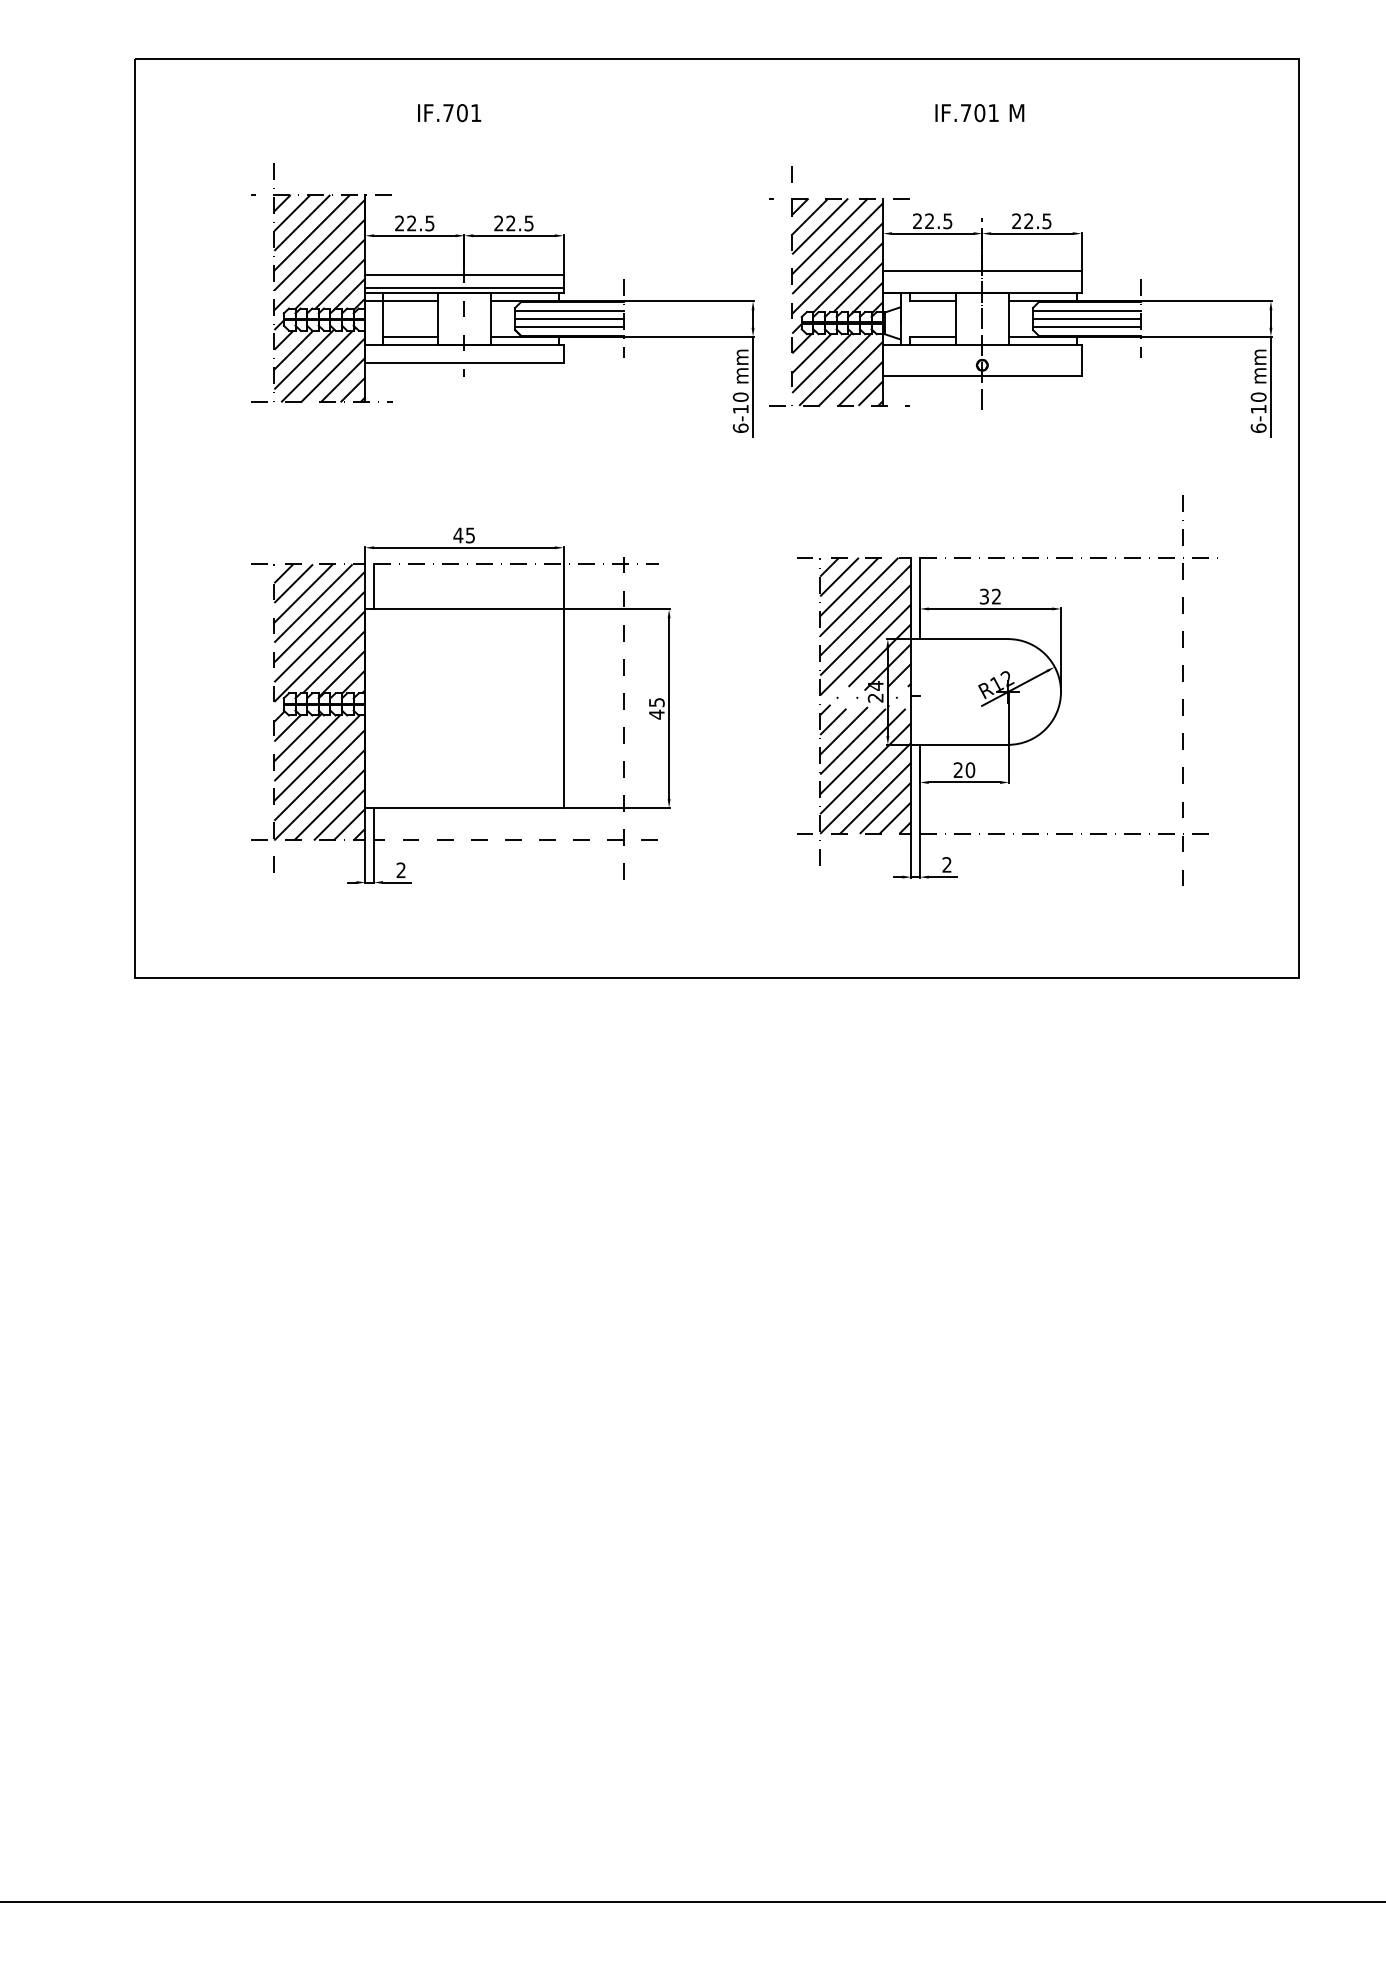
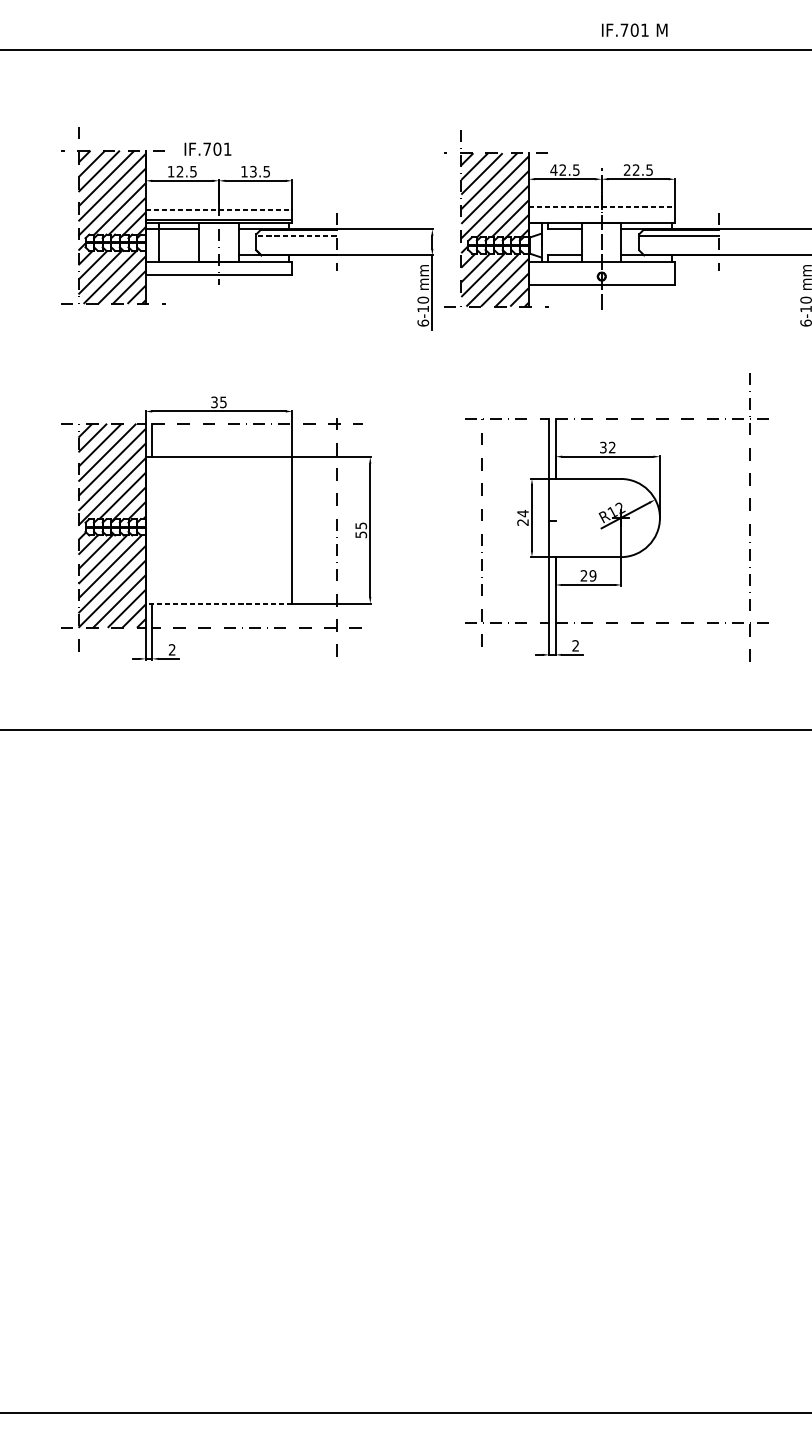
text: (449, 113) -> (207, 149), moved
text: (979, 113) -> (634, 30), moved
text: (917, 220) -> (553, 169), 22.5 -> 42.5
text: (399, 223) -> (170, 171), 22.5 -> 12.5
text: (504, 223) -> (248, 171), 22.5 -> 13.5
line: (982, 270) -> (601, 206), solid -> dashed
line: (464, 274) -> (219, 209), solid -> dashed
line: (568, 310) -> (295, 236), solid -> dashed
line: (569, 318) -> (296, 241), removed
line: (1087, 318) -> (679, 241), removed
line: (569, 327) -> (296, 248), removed
line: (1087, 327) -> (679, 248), removed
line: (410, 336) -> (179, 255), removed
text: (458, 535) -> (214, 402), 45 -> 35
hatch: (865, 695) -> (515, 520), removed
text: (656, 714) -> (360, 534), 45 -> 55
text: (970, 770) -> (593, 576), 20 -> 29
line: (463, 807) -> (218, 603), solid -> dashed

